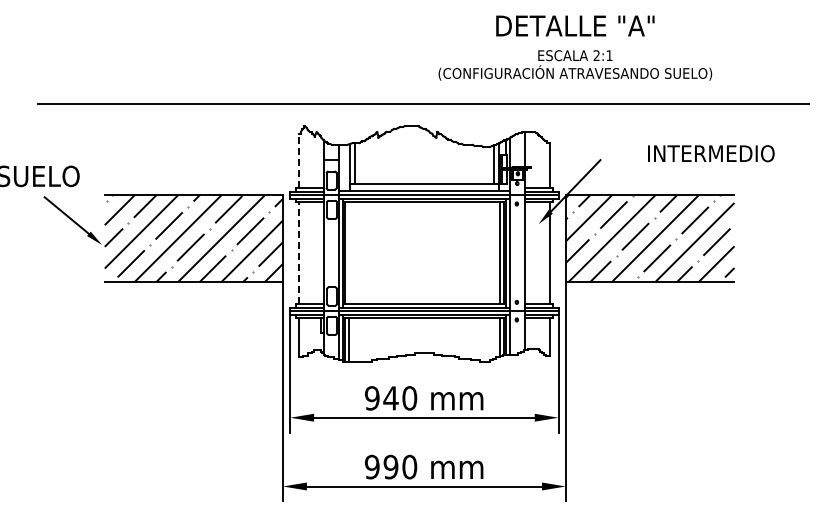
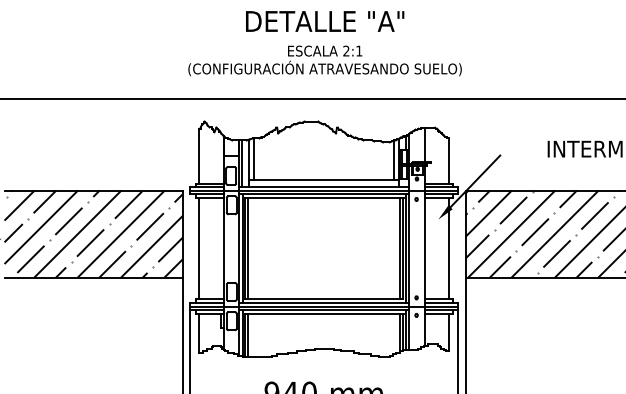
text: (575, 47) -> (325, 42), moved
line: (299, 160) -> (199, 155), dashed -> solid
line: (342, 167) -> (242, 162), added
line: (299, 253) -> (199, 248), dashed -> solid
line: (348, 253) -> (248, 248), added

